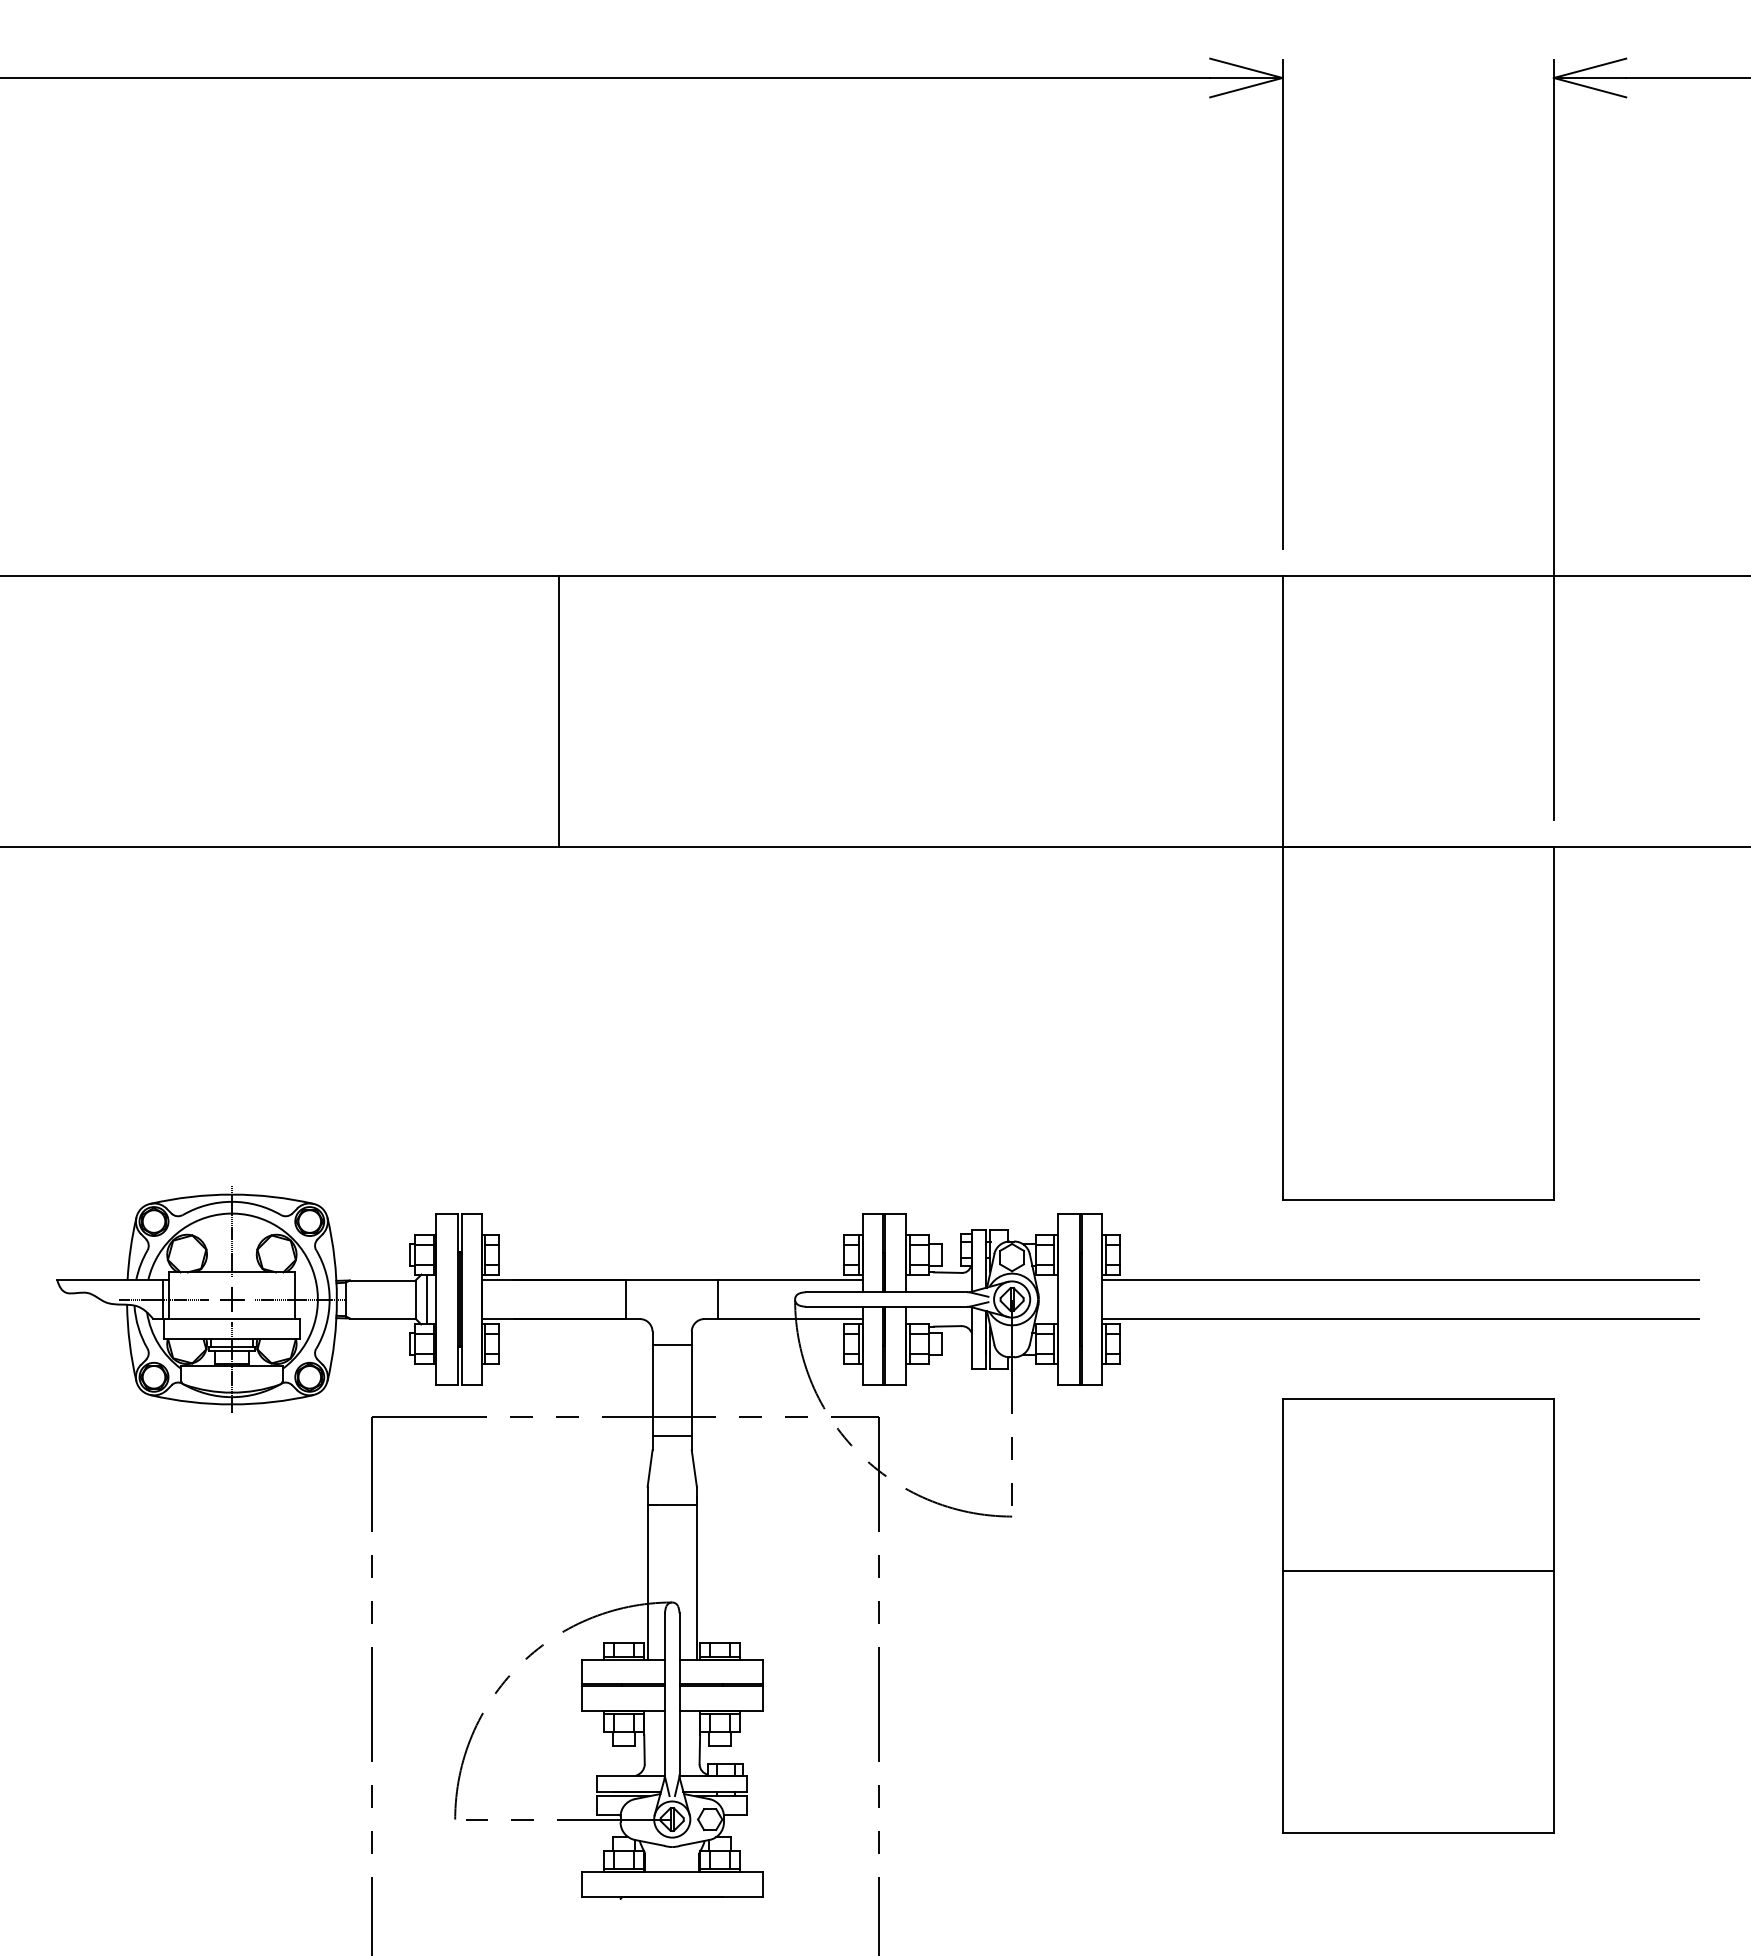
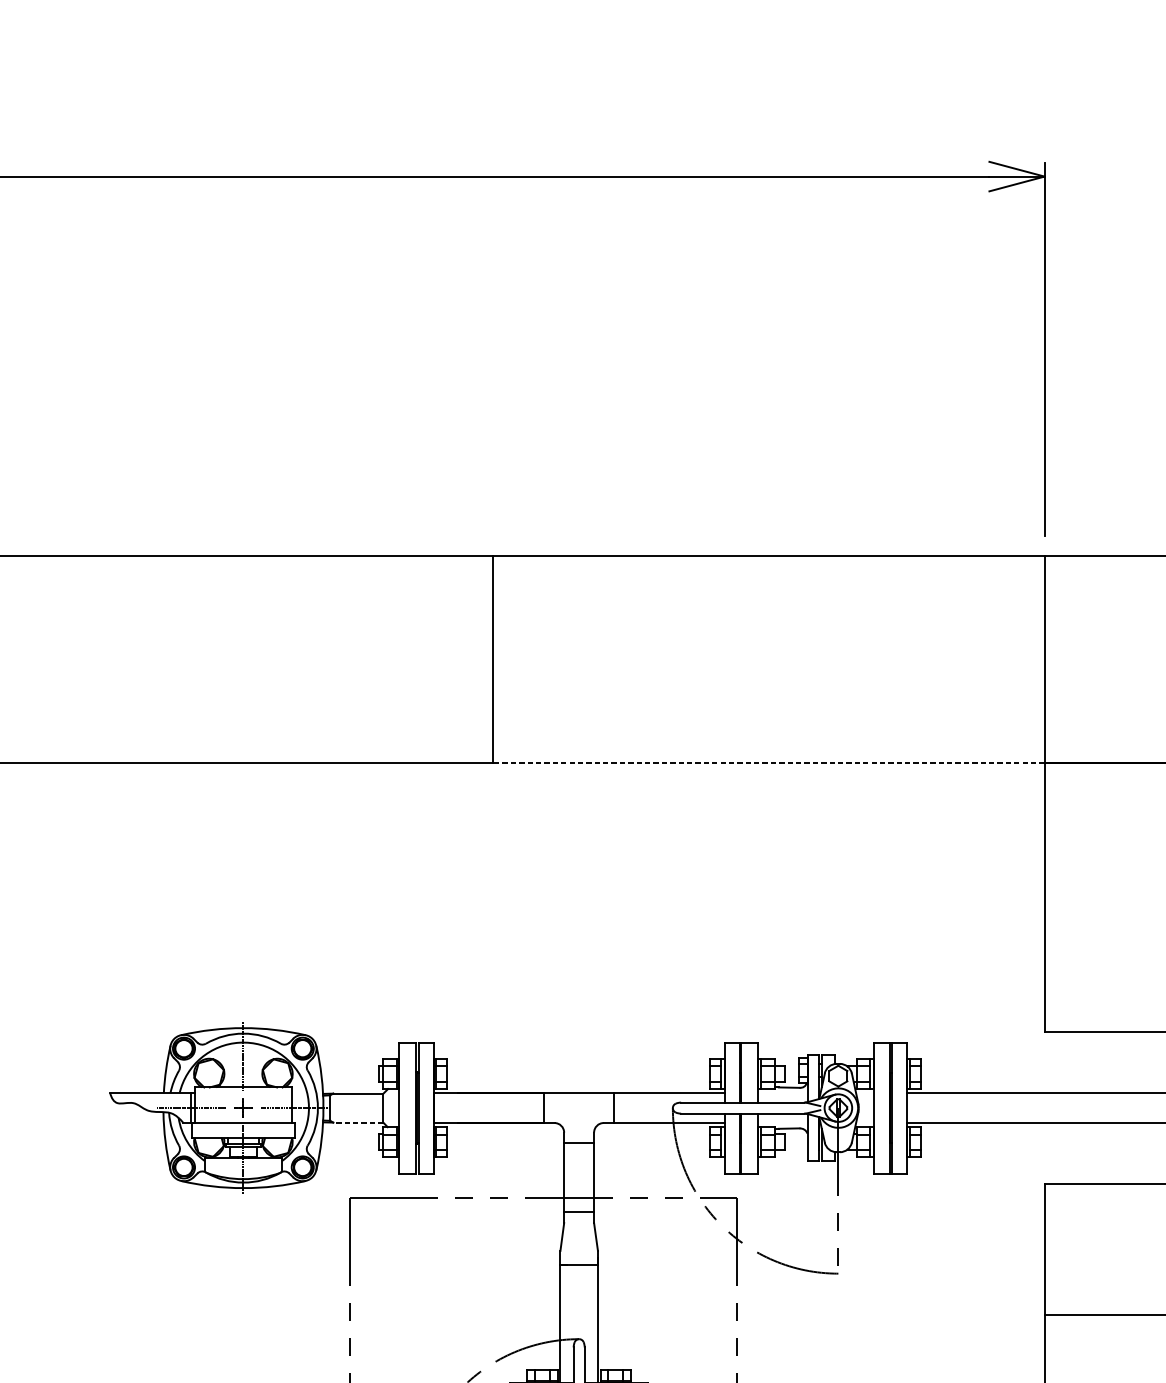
line: (920, 847) -> (768, 763), solid -> dashed
line: (427, 1299) -> (392, 1108), removed
line: (382, 1318) -> (358, 1122), solid -> dashed

